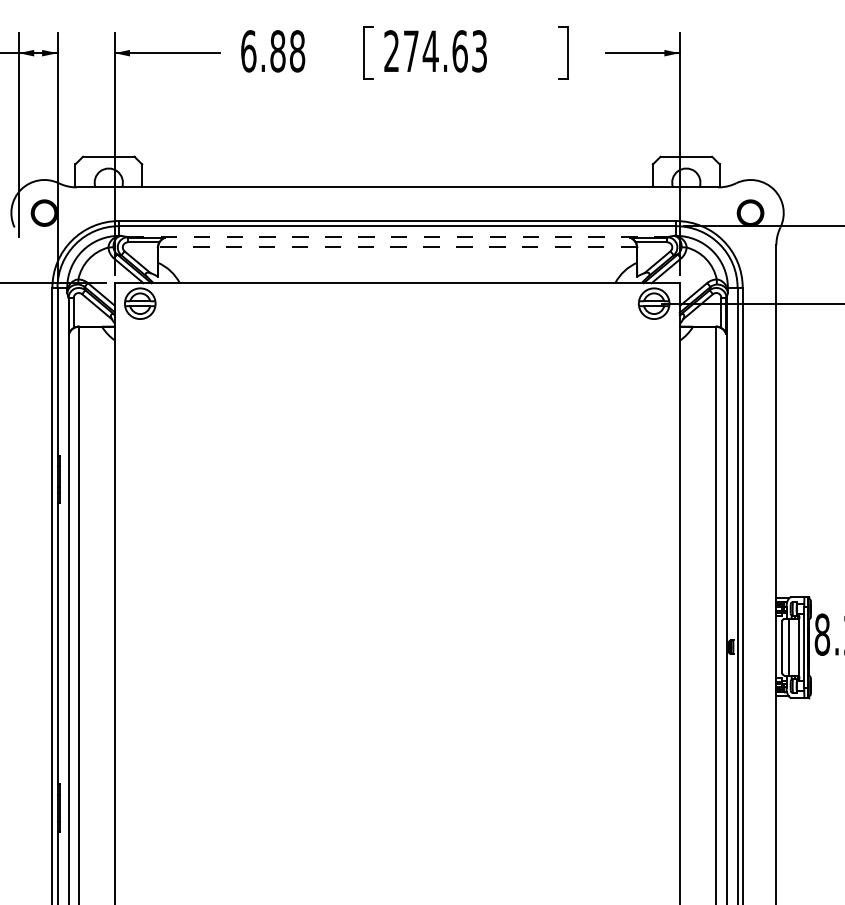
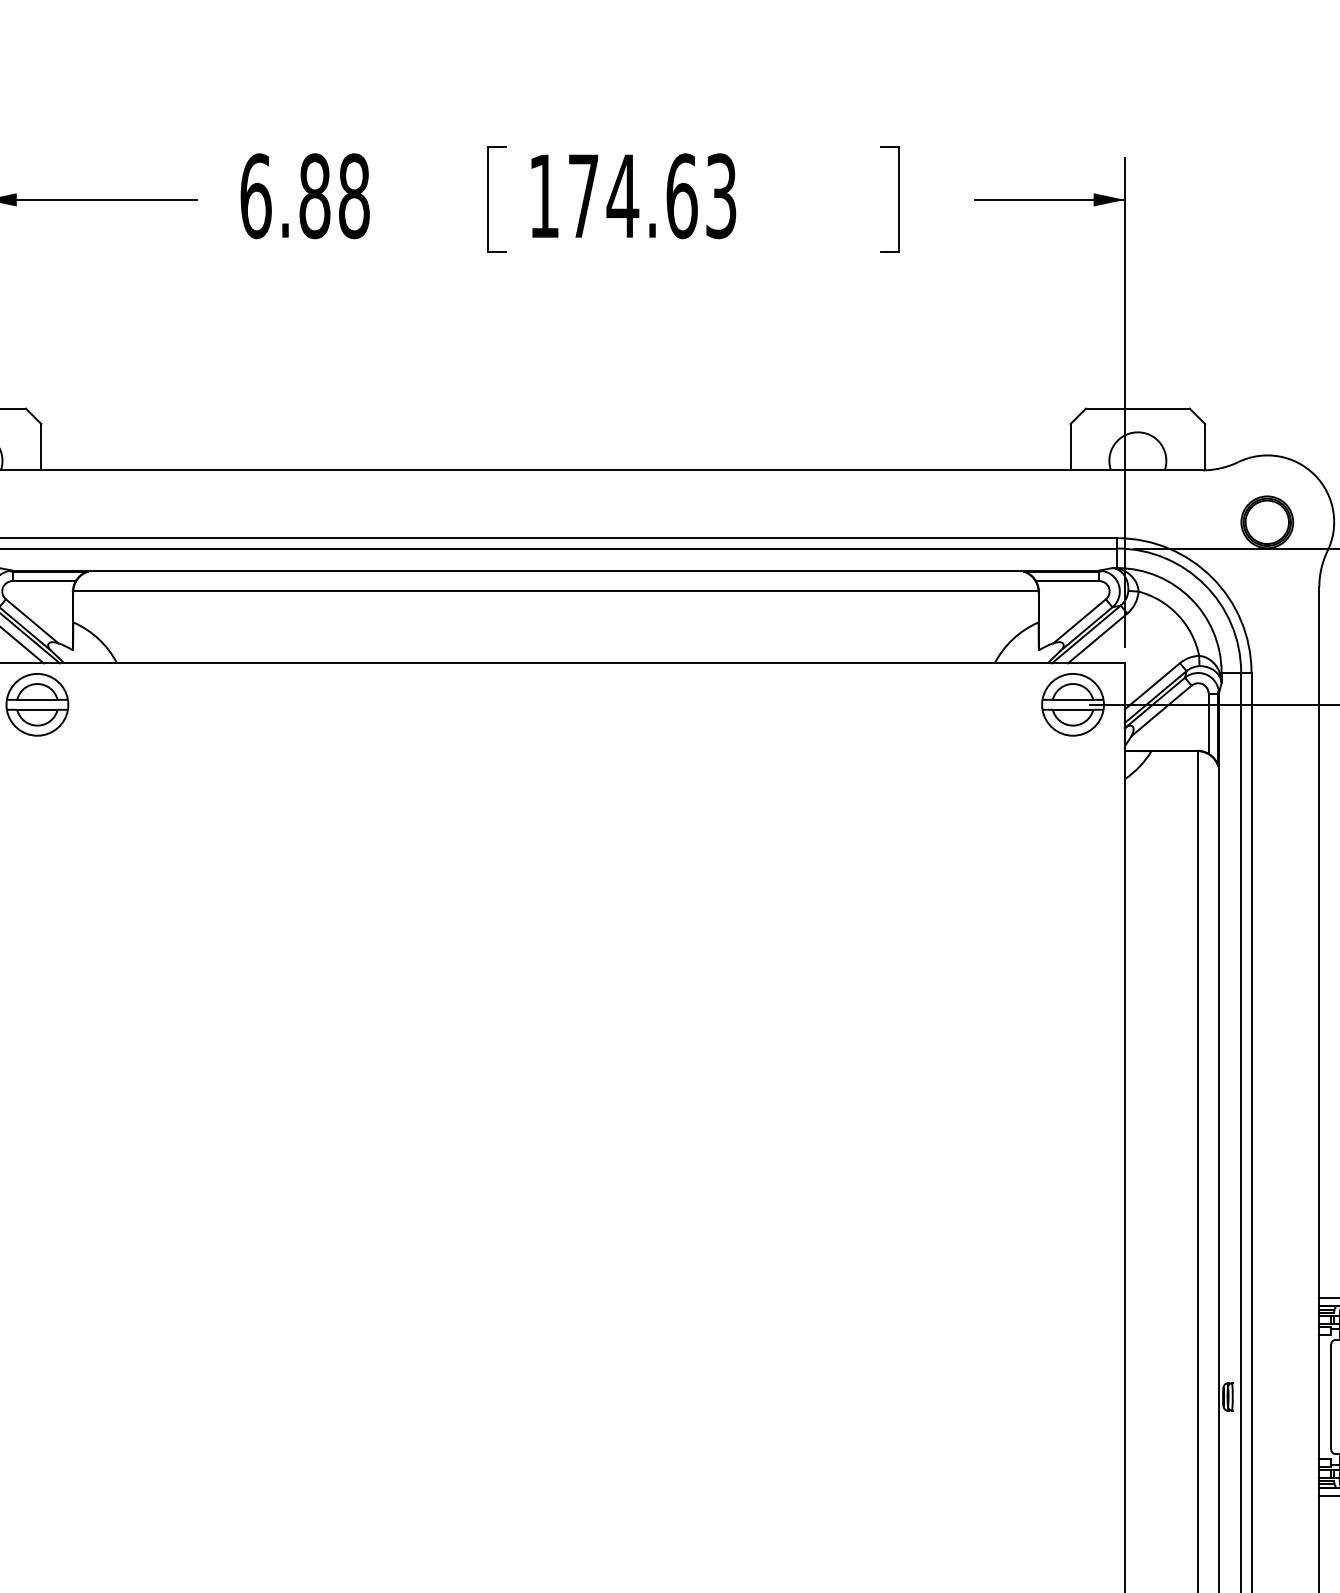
text: (391, 50) -> (543, 194), 274.63 -> 174.63
line: (397, 237) -> (555, 571), dashed -> solid
line: (397, 247) -> (555, 591), dashed -> solid

